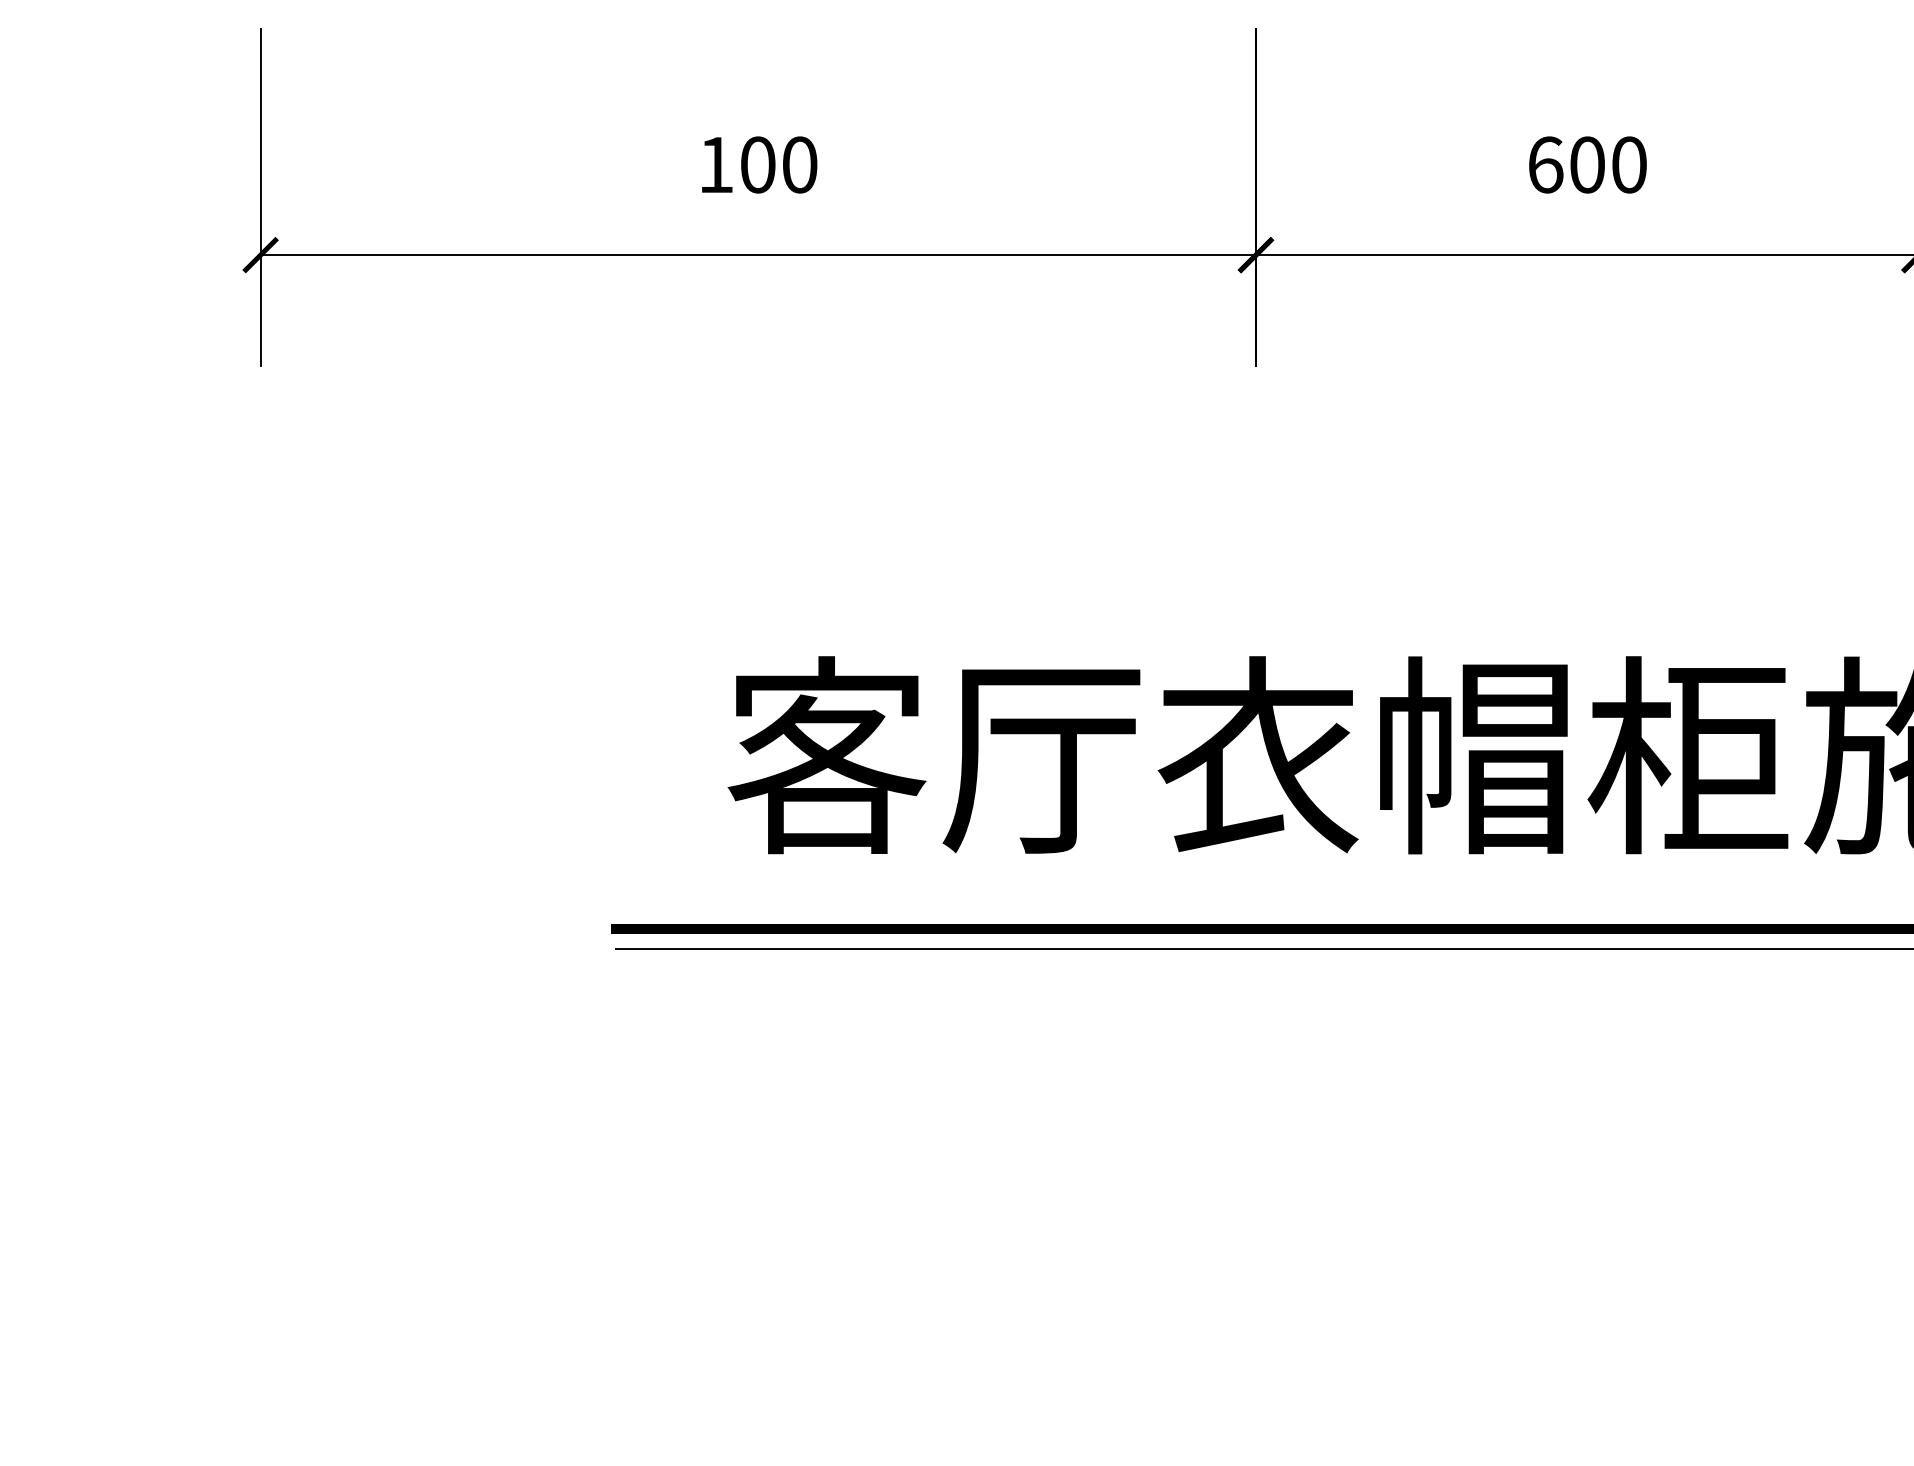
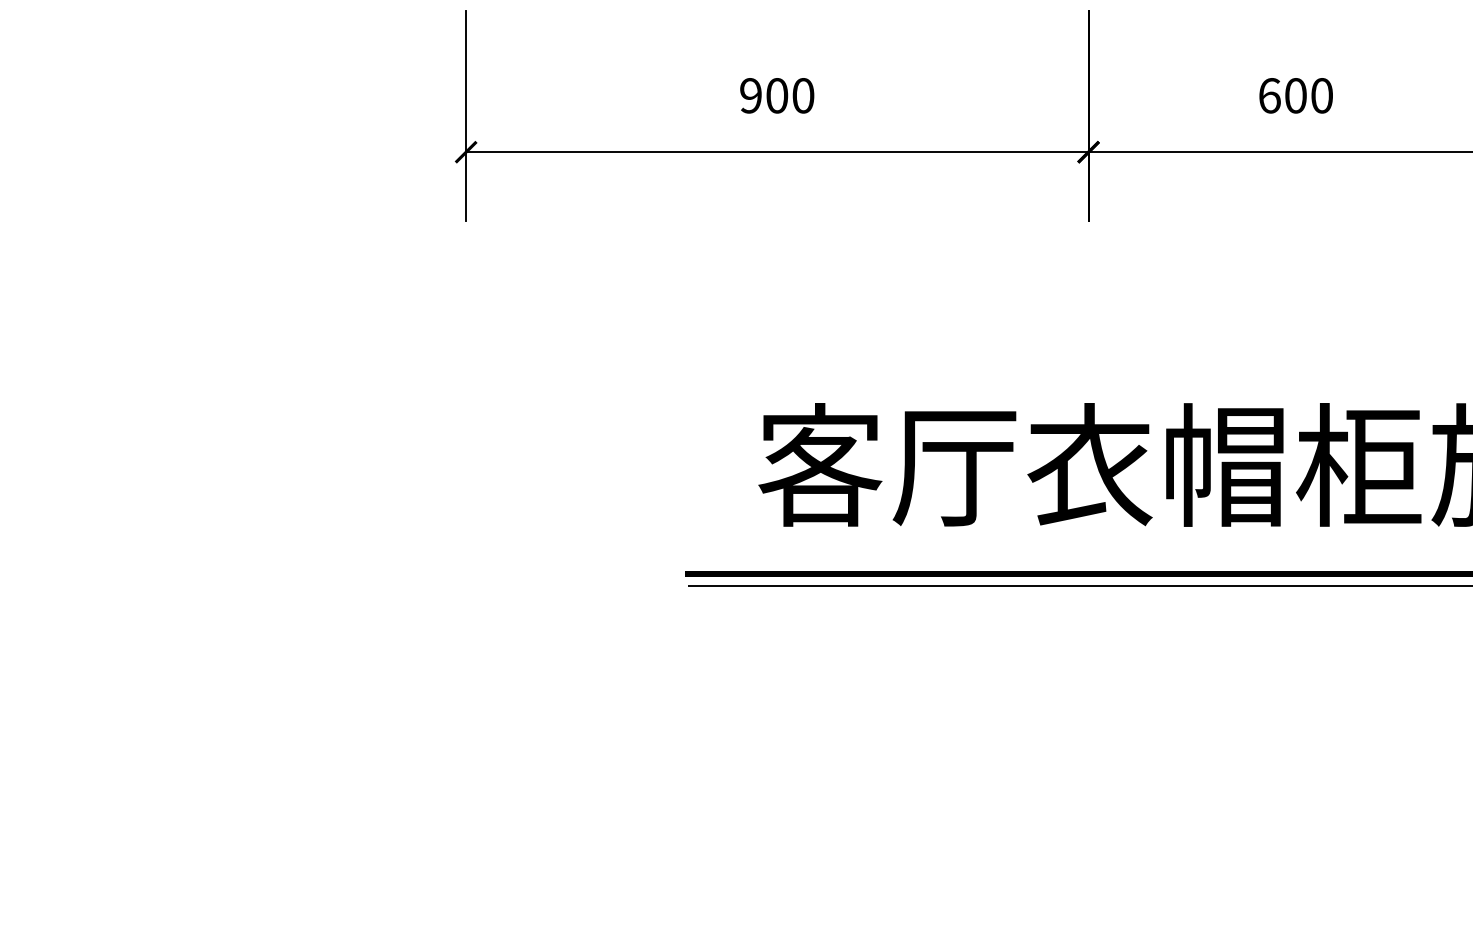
text: (715, 164) -> (750, 95), 100 -> 900

